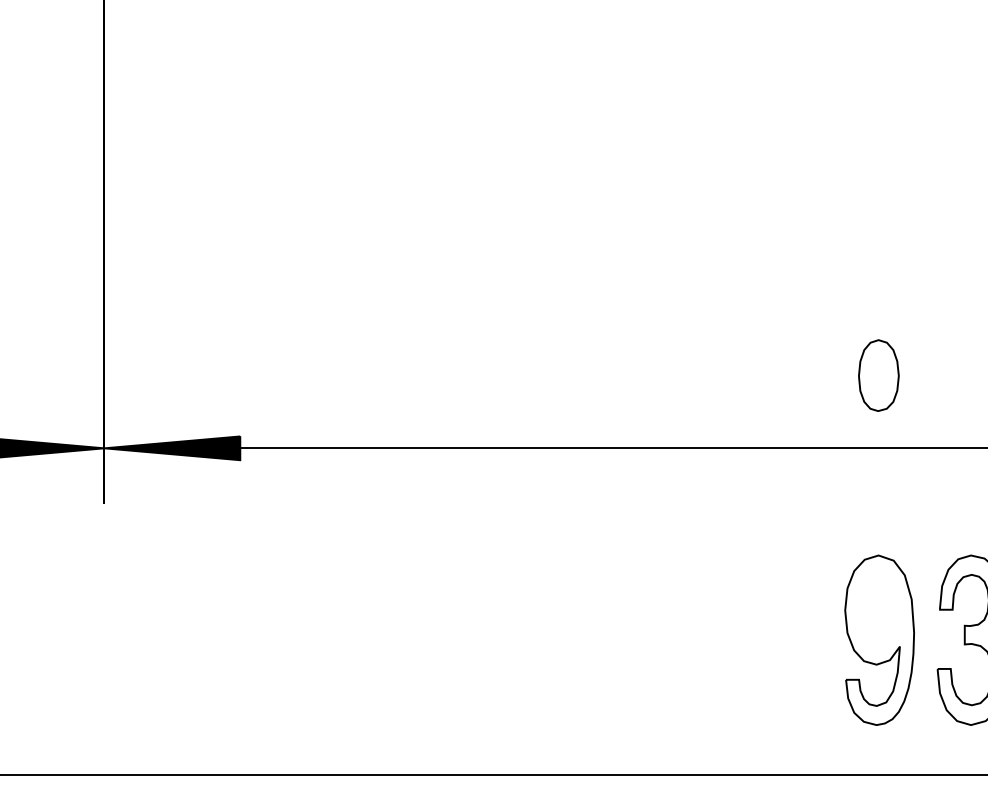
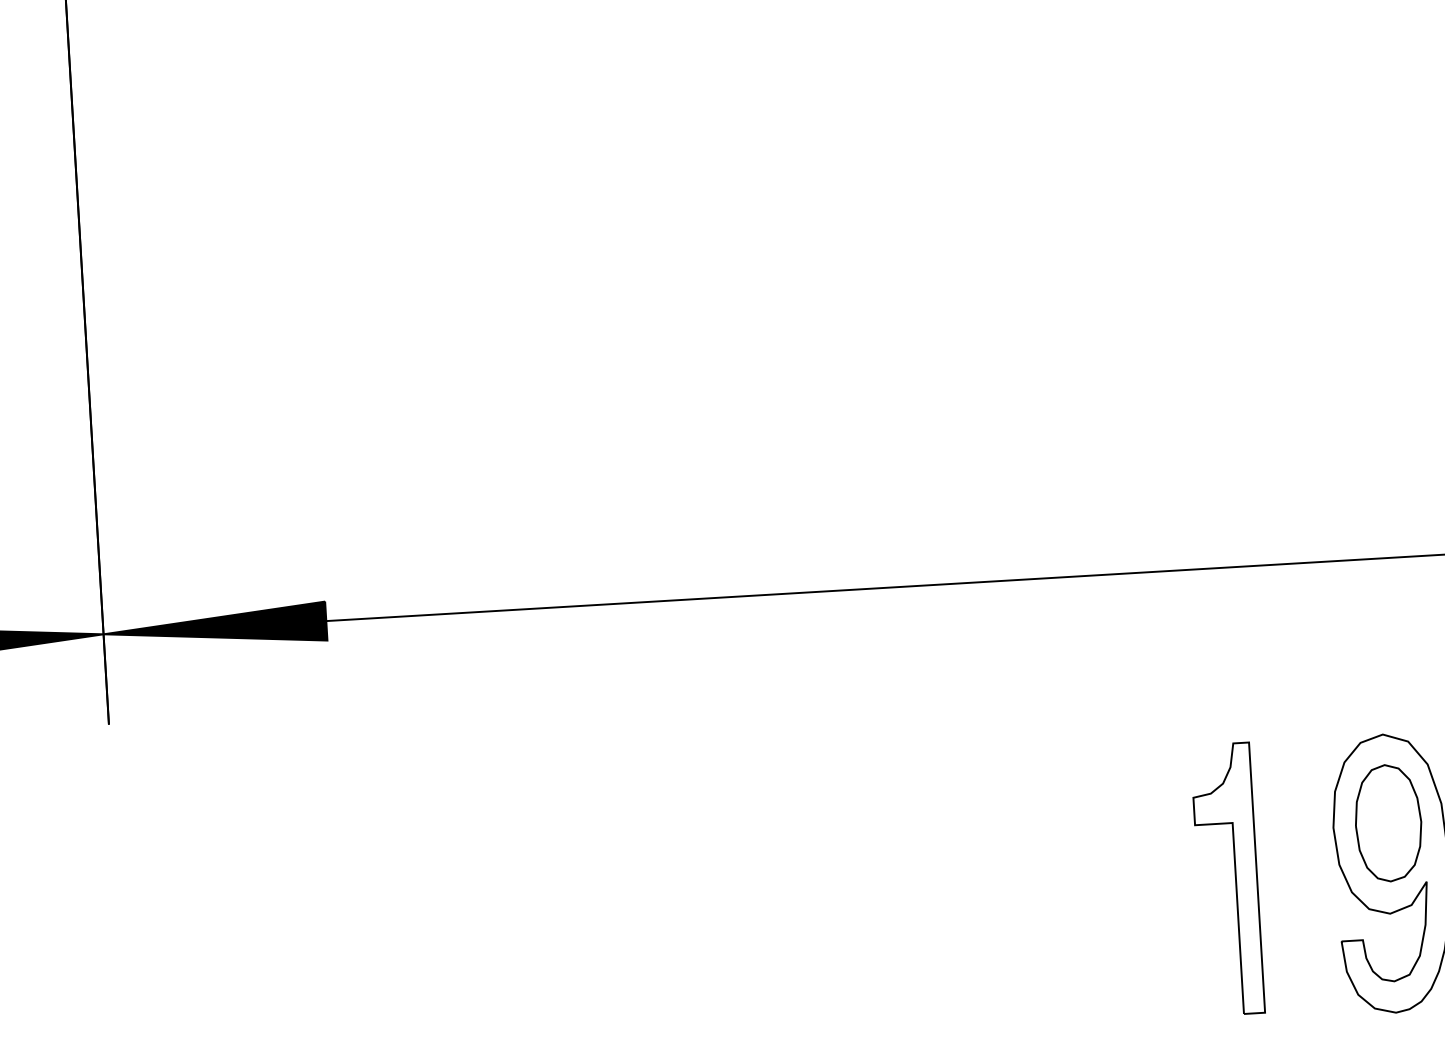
part: (878, 375) -> (1387, 823), moved
part: (778, 637) -> (1226, 878), added

